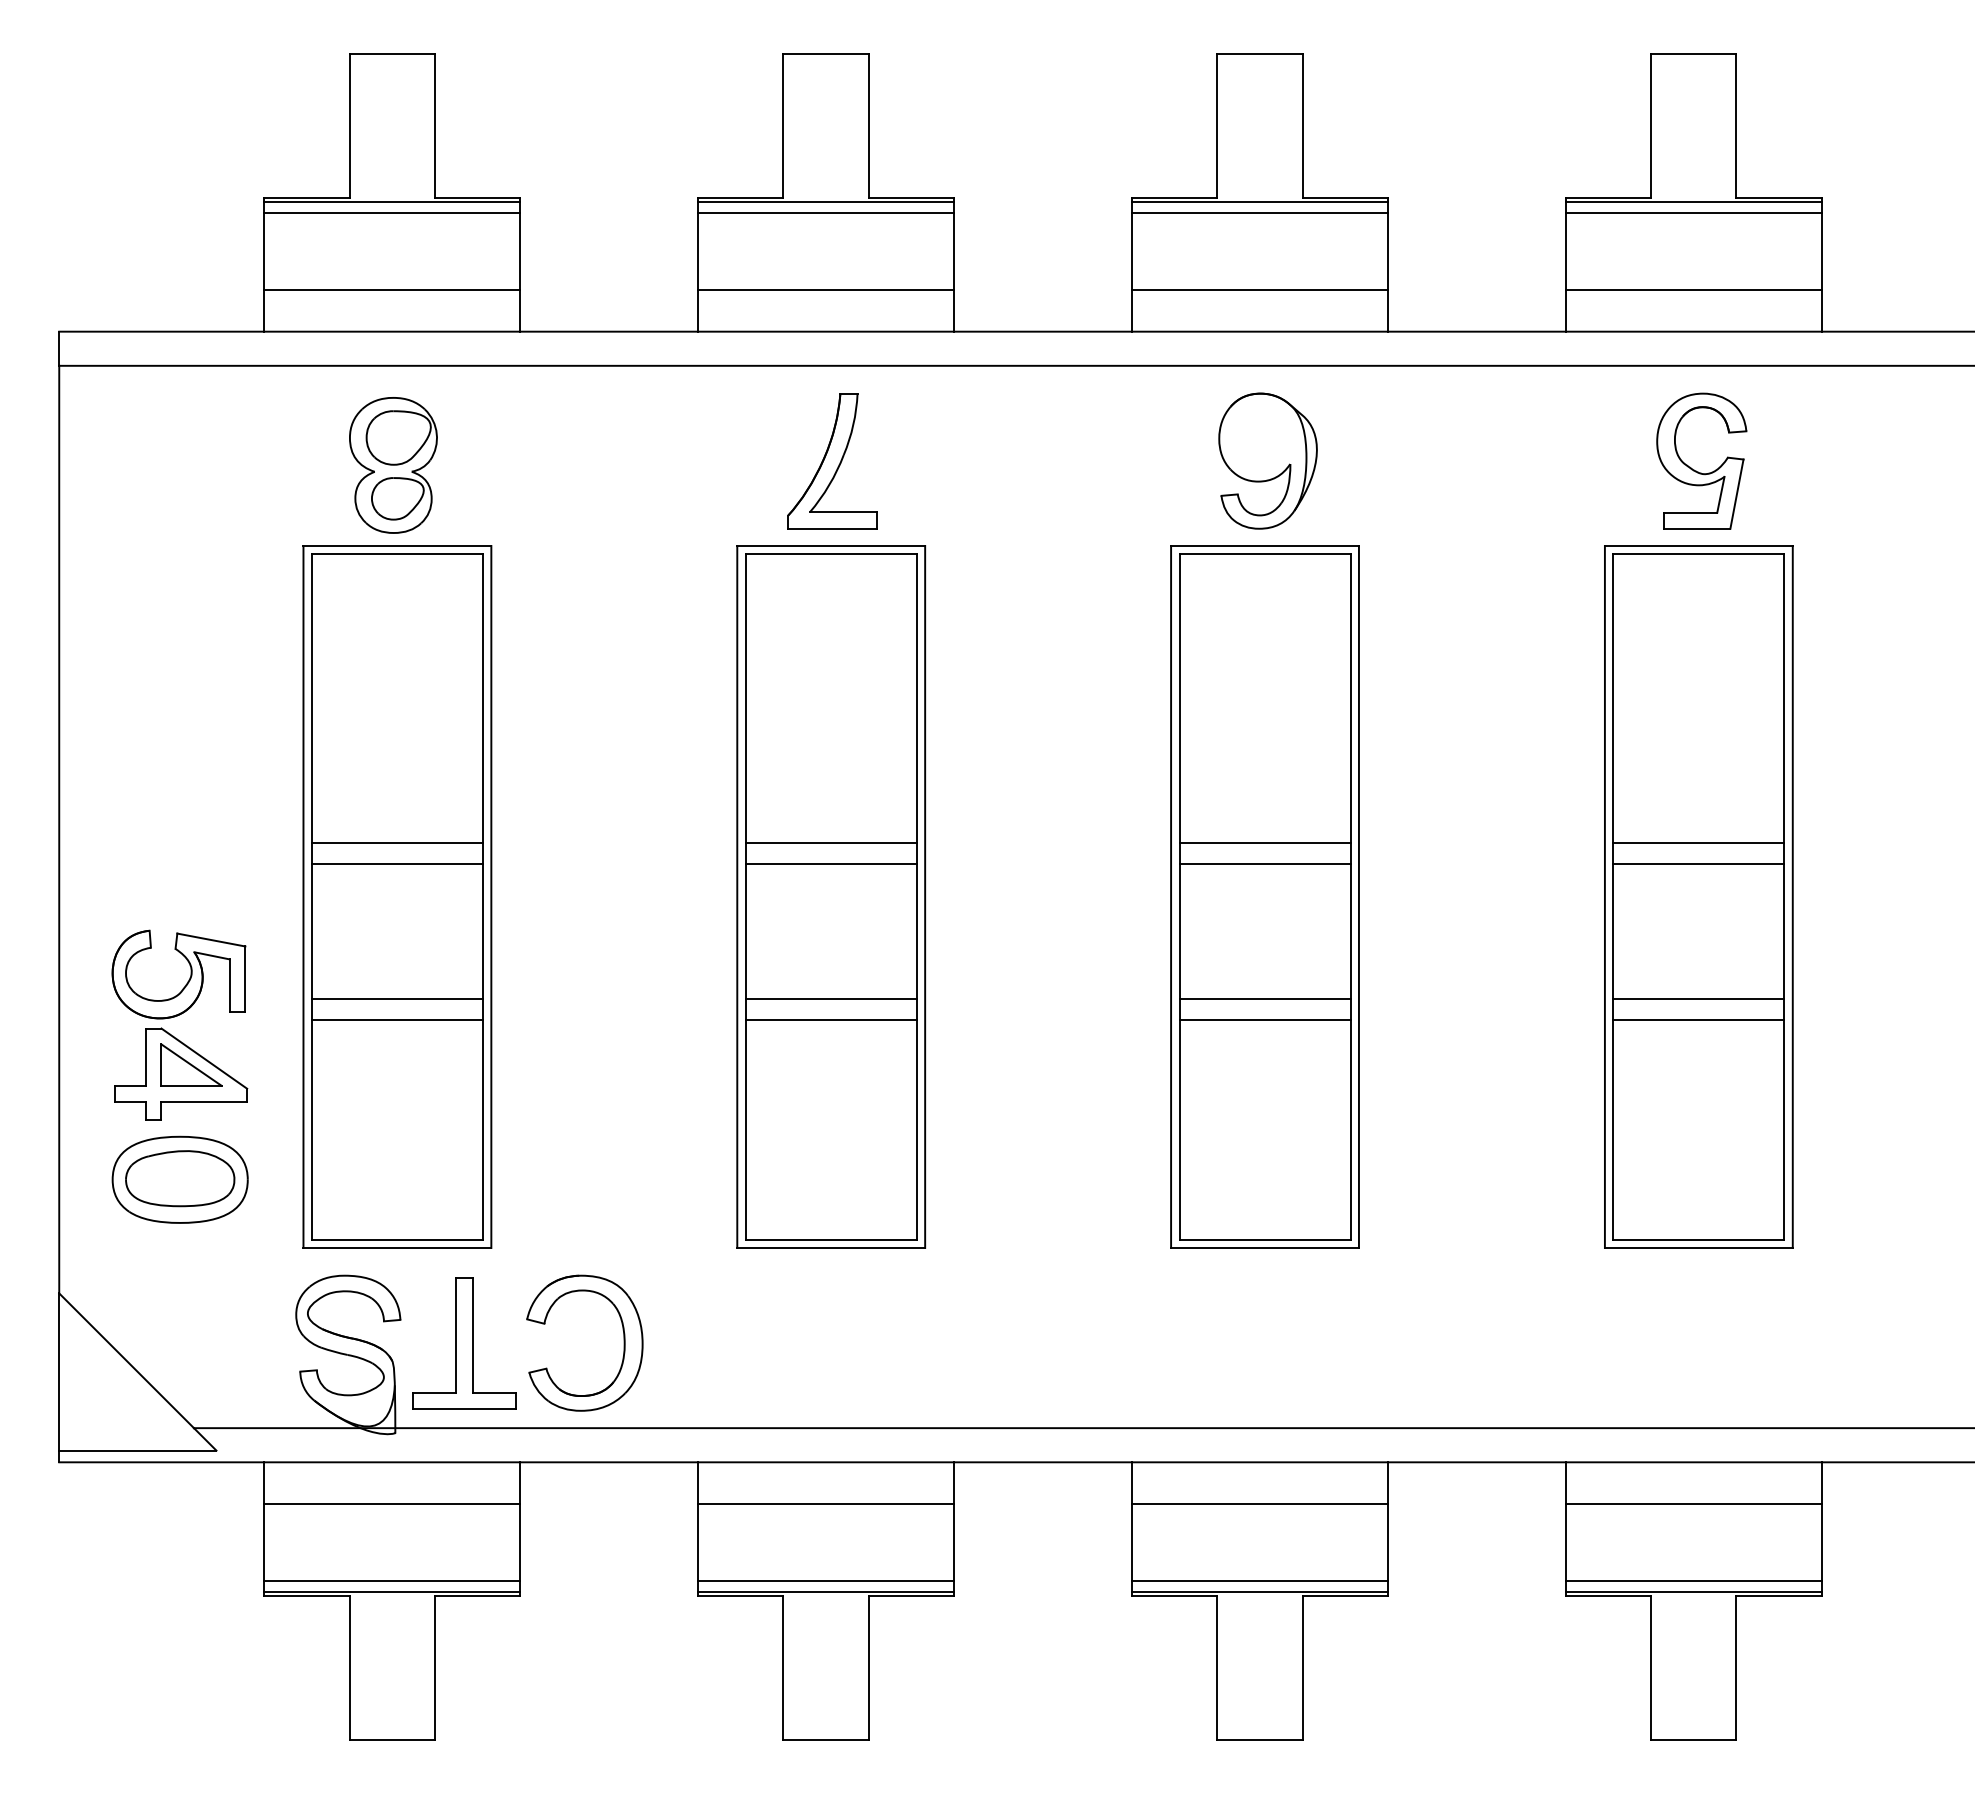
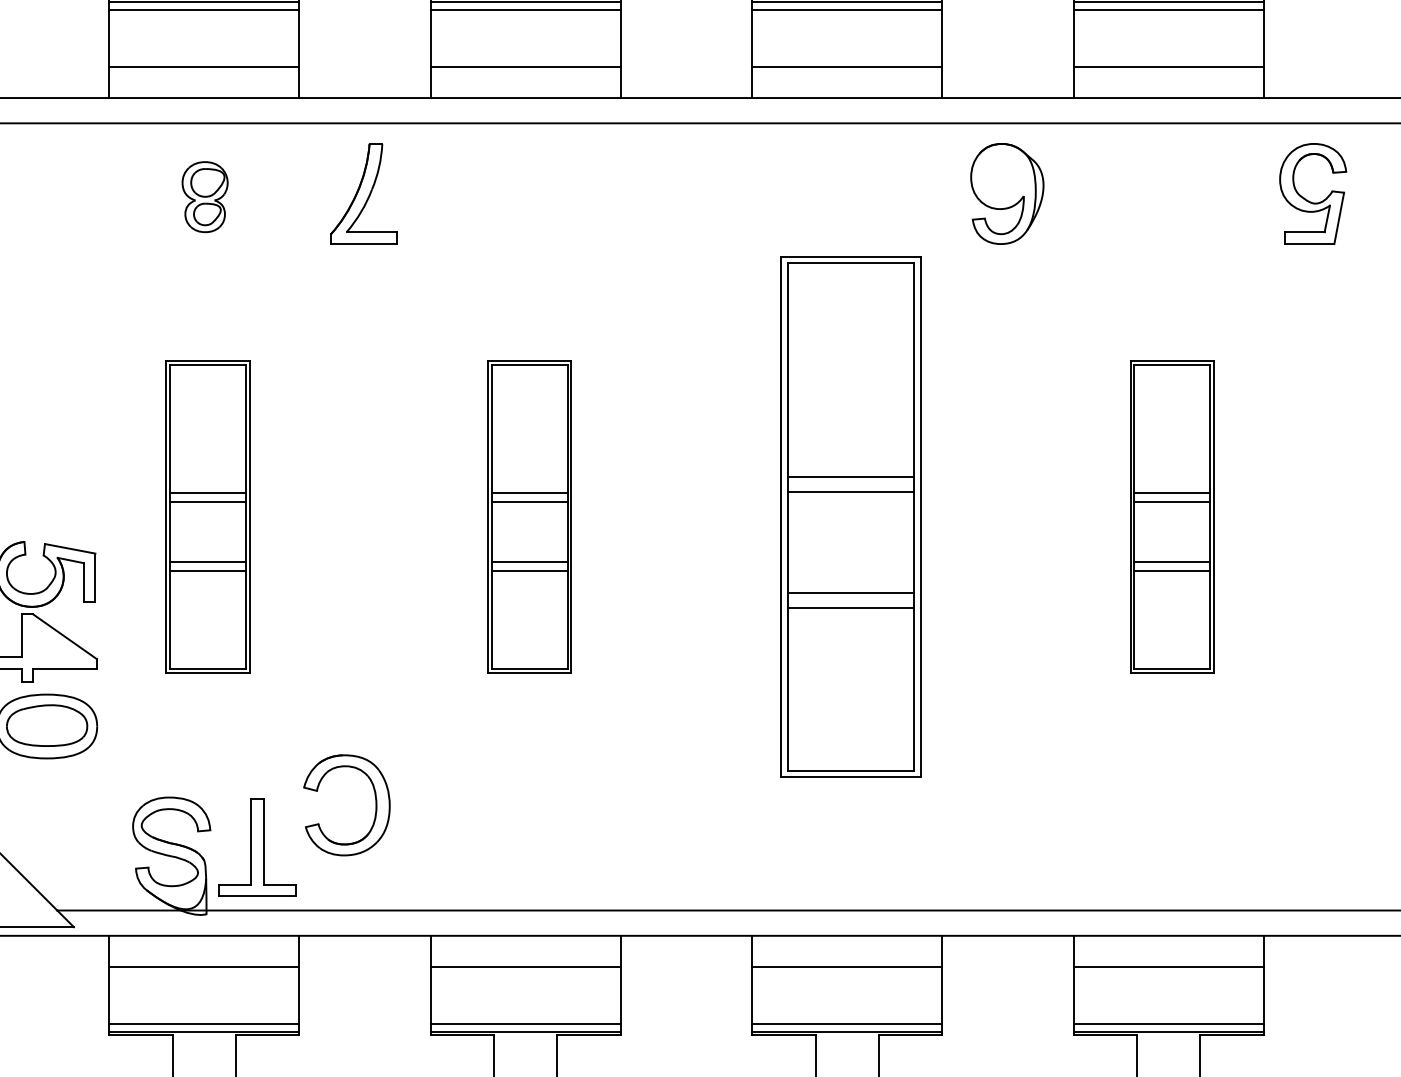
part: (1267, 460) -> (1006, 193), moved
part: (832, 461) -> (363, 194), moved
part: (393, 465) -> (205, 197), size x0.7
part: (1696, 470) -> (1309, 200), moved
part: (397, 896) -> (208, 516), size x0.6
part: (831, 896) -> (529, 516), size x0.6
part: (1698, 896) -> (1172, 516), size x0.6
part: (191, 1064) -> (55, 641), removed
part: (623, 1342) -> (375, 804), moved

